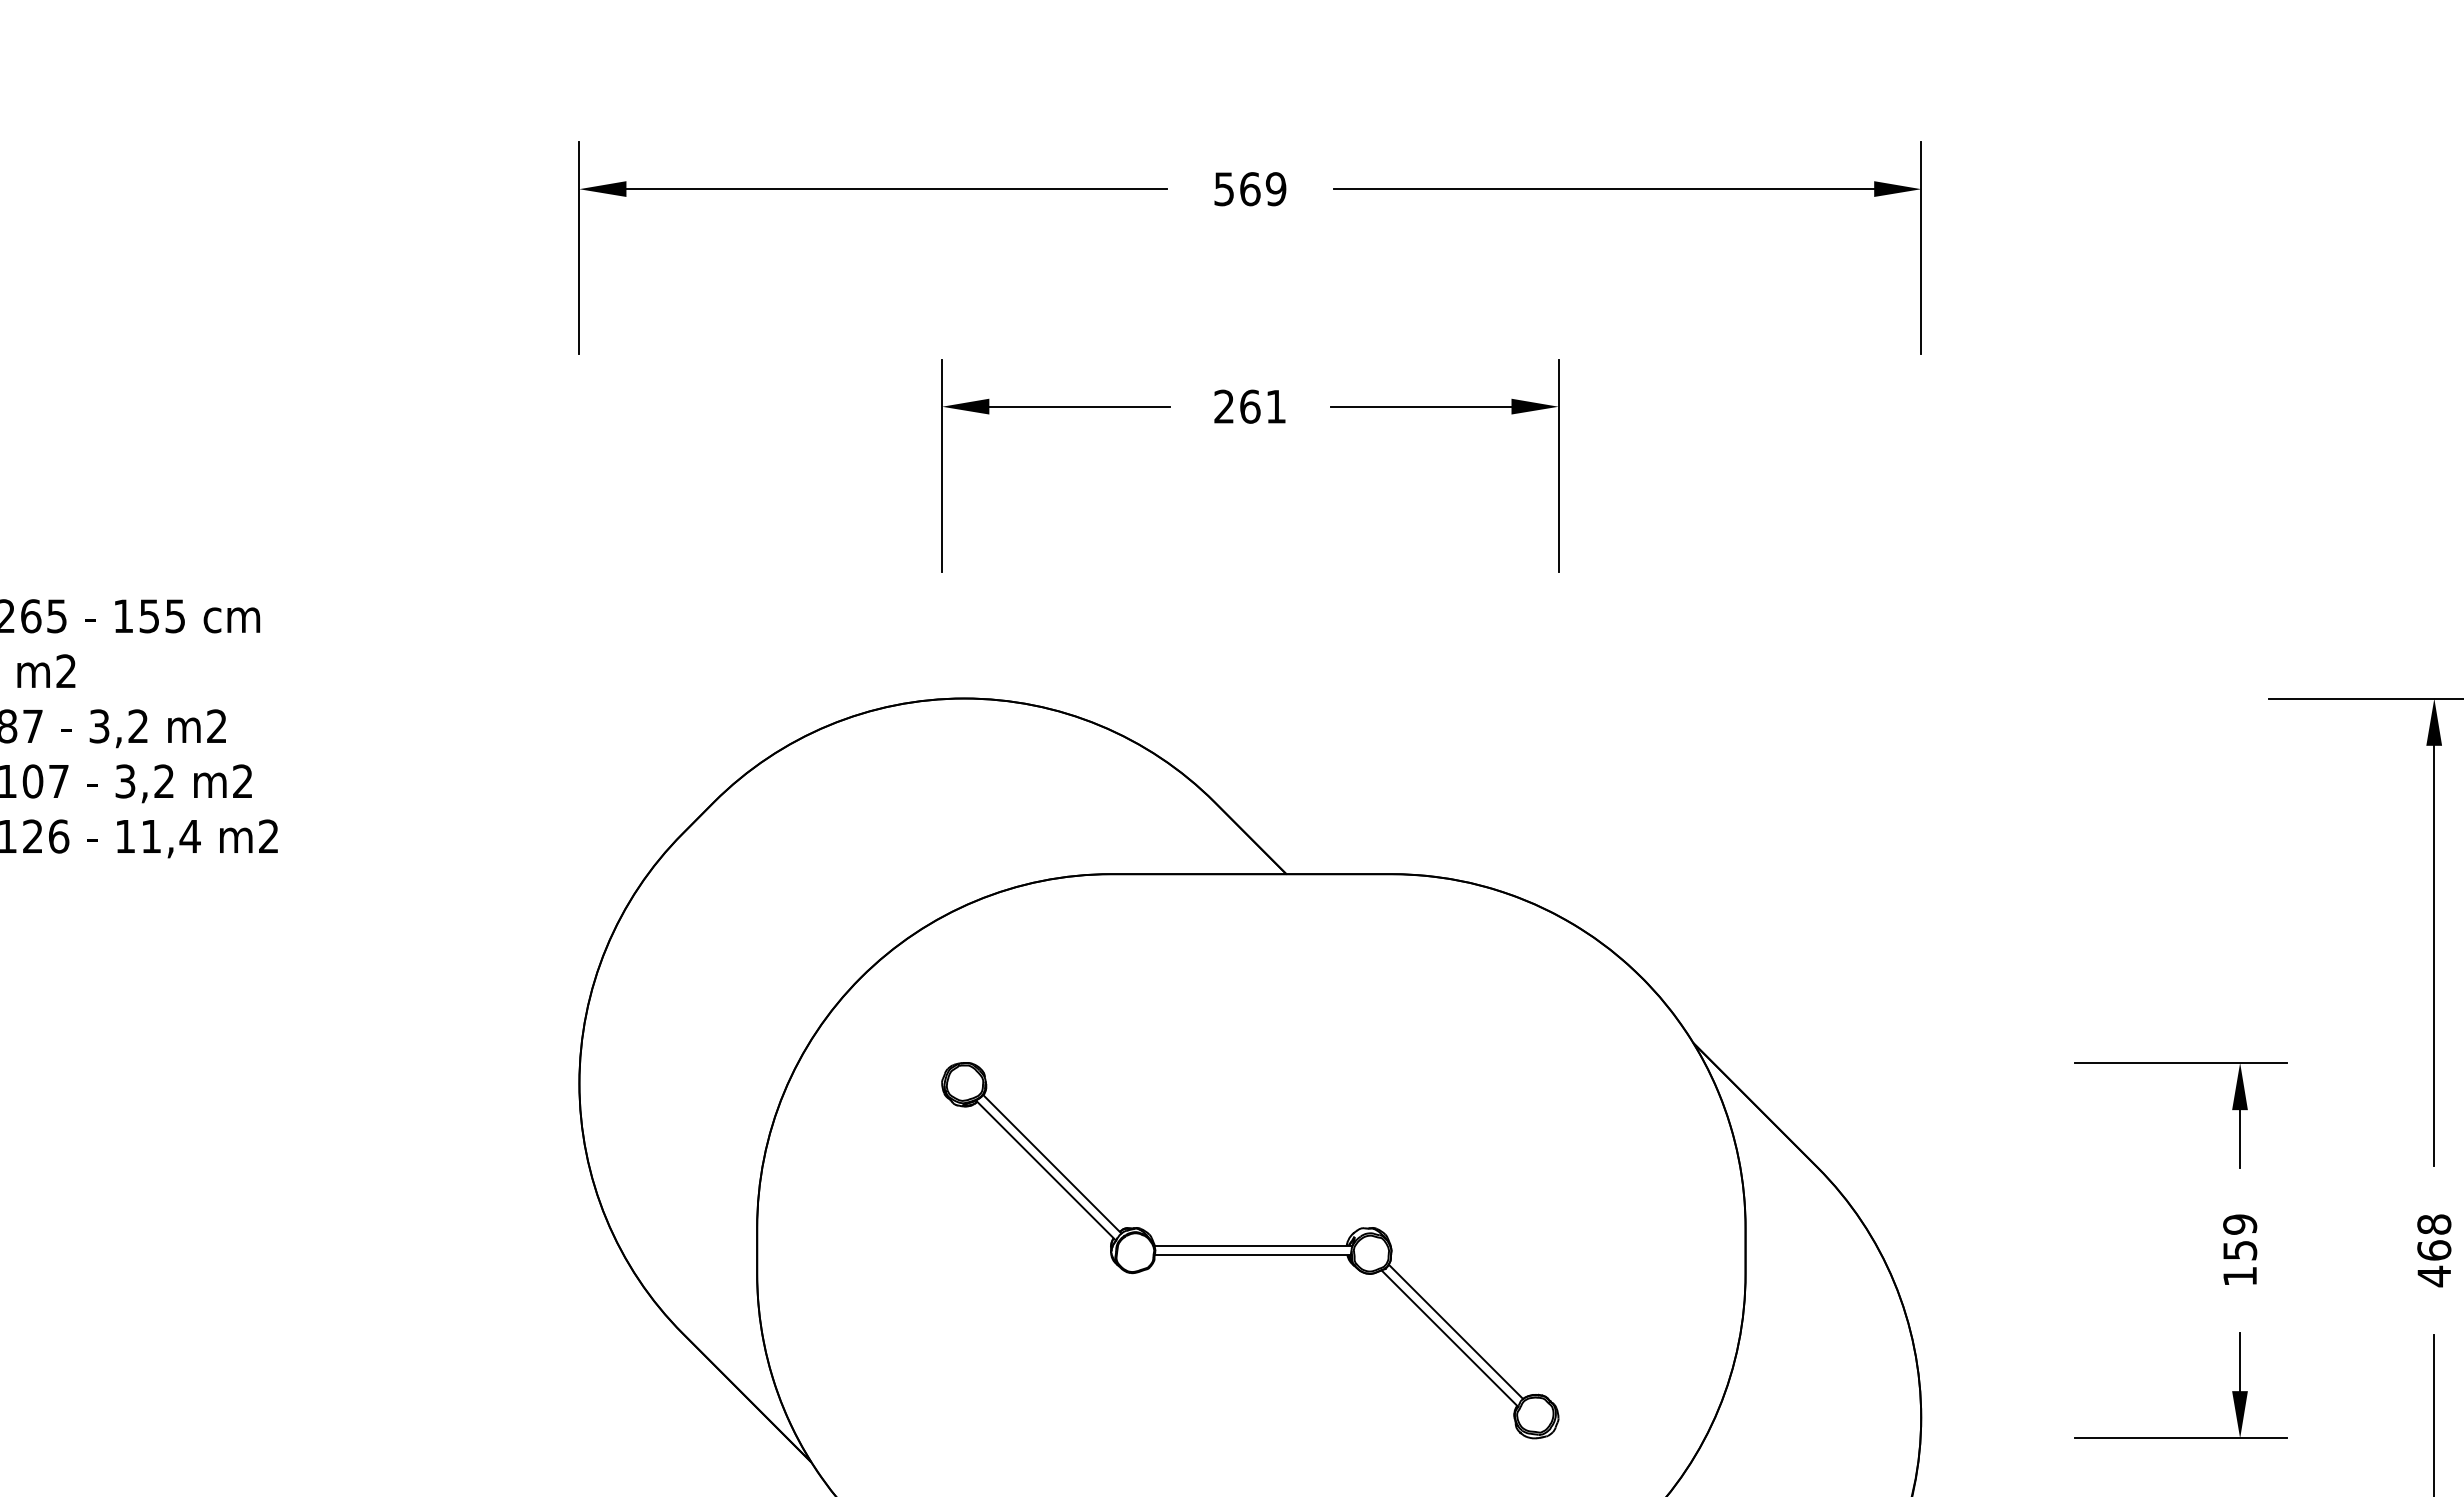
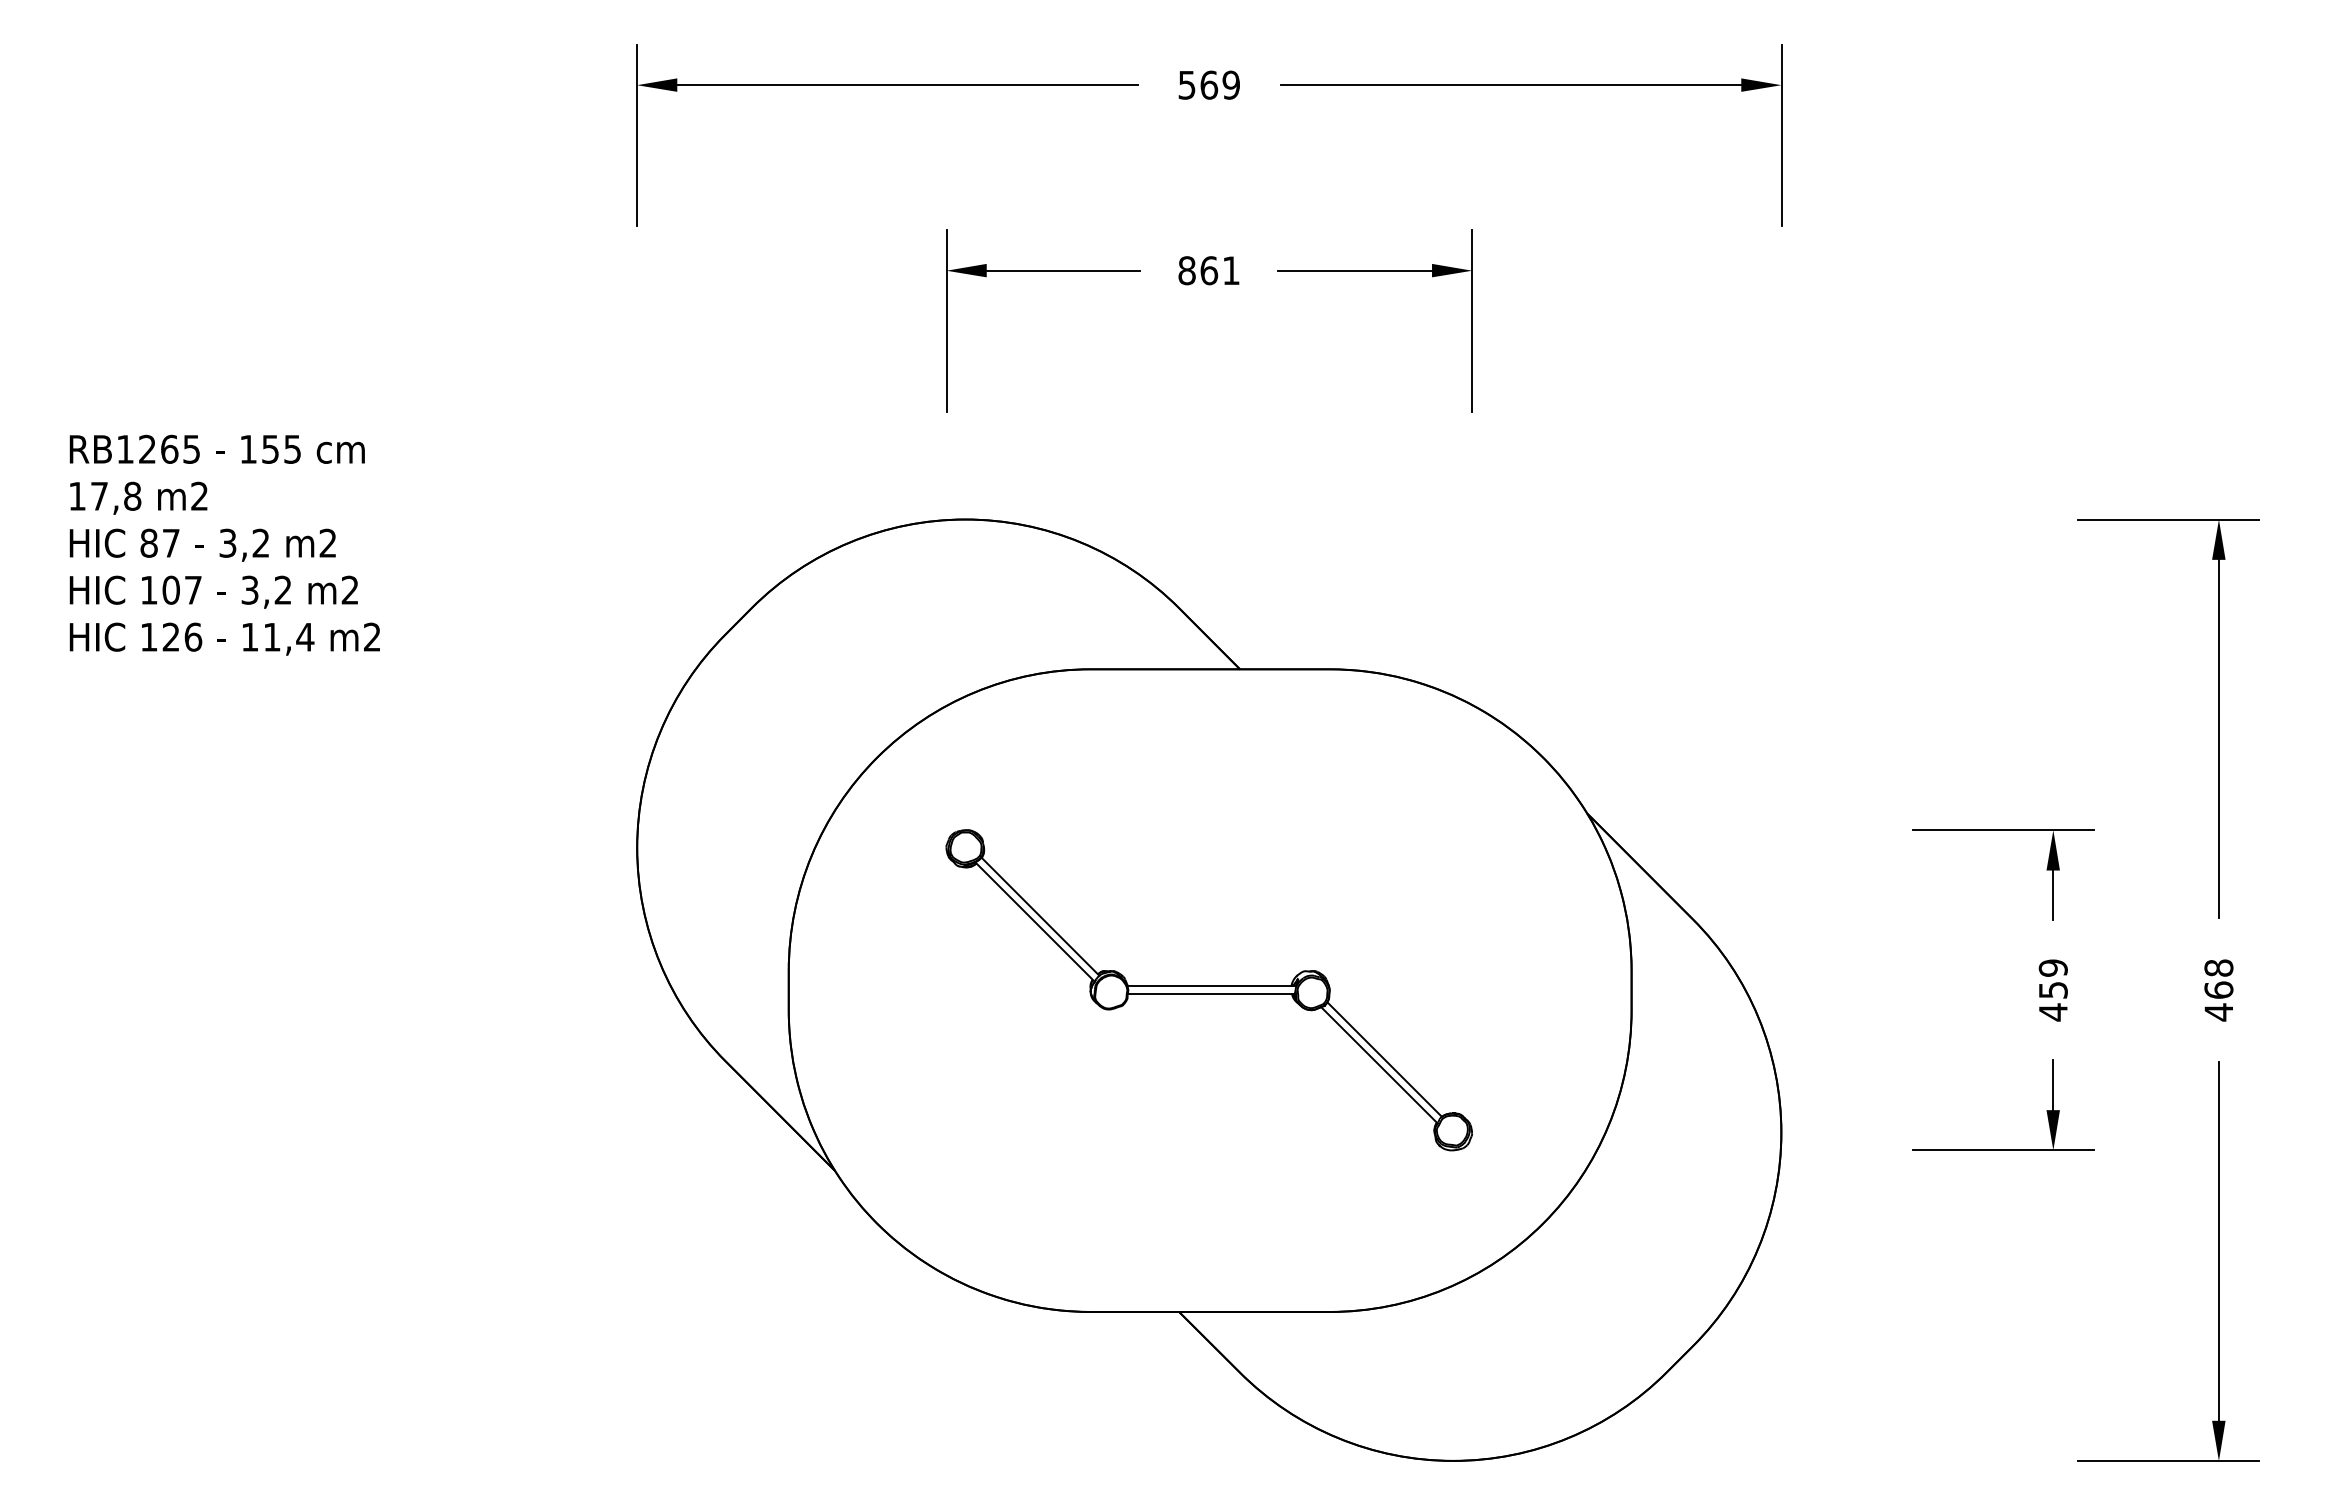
text: (1223, 406) -> (1186, 270), 261 -> 861
text: (2240, 1276) -> (2053, 1012), 159 -> 459

